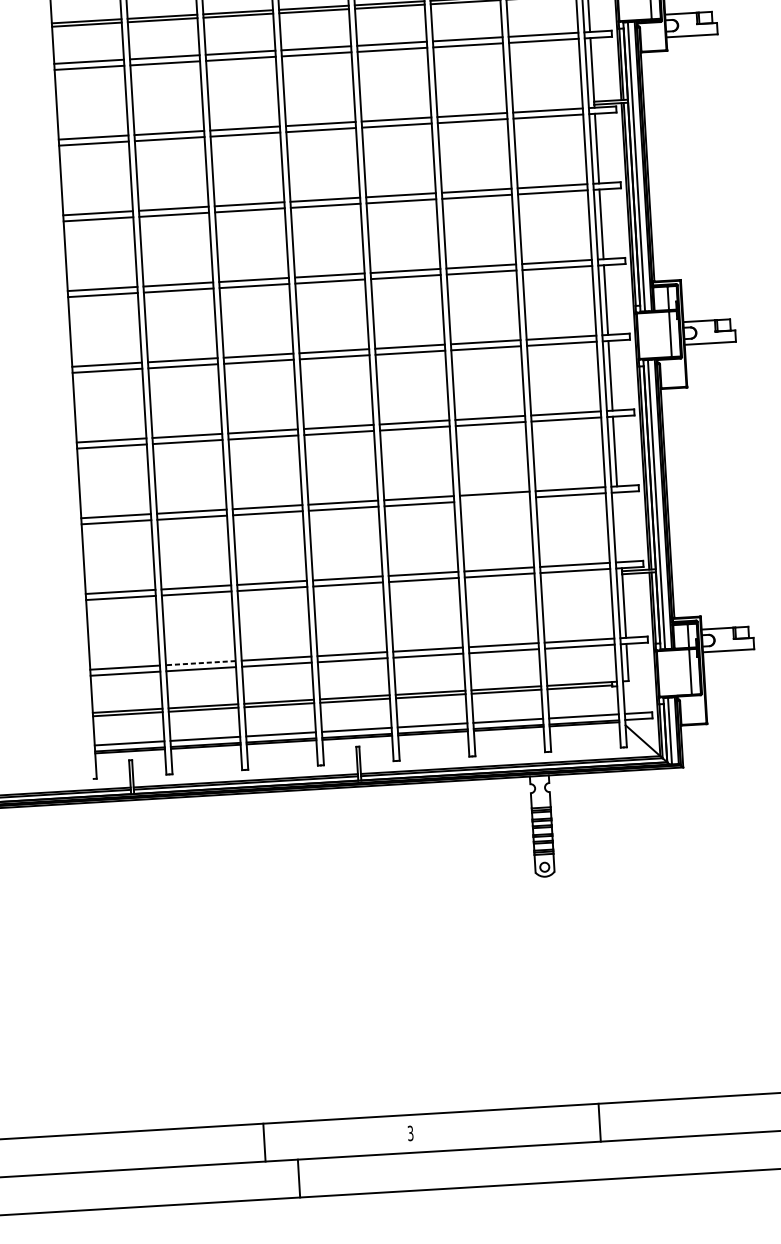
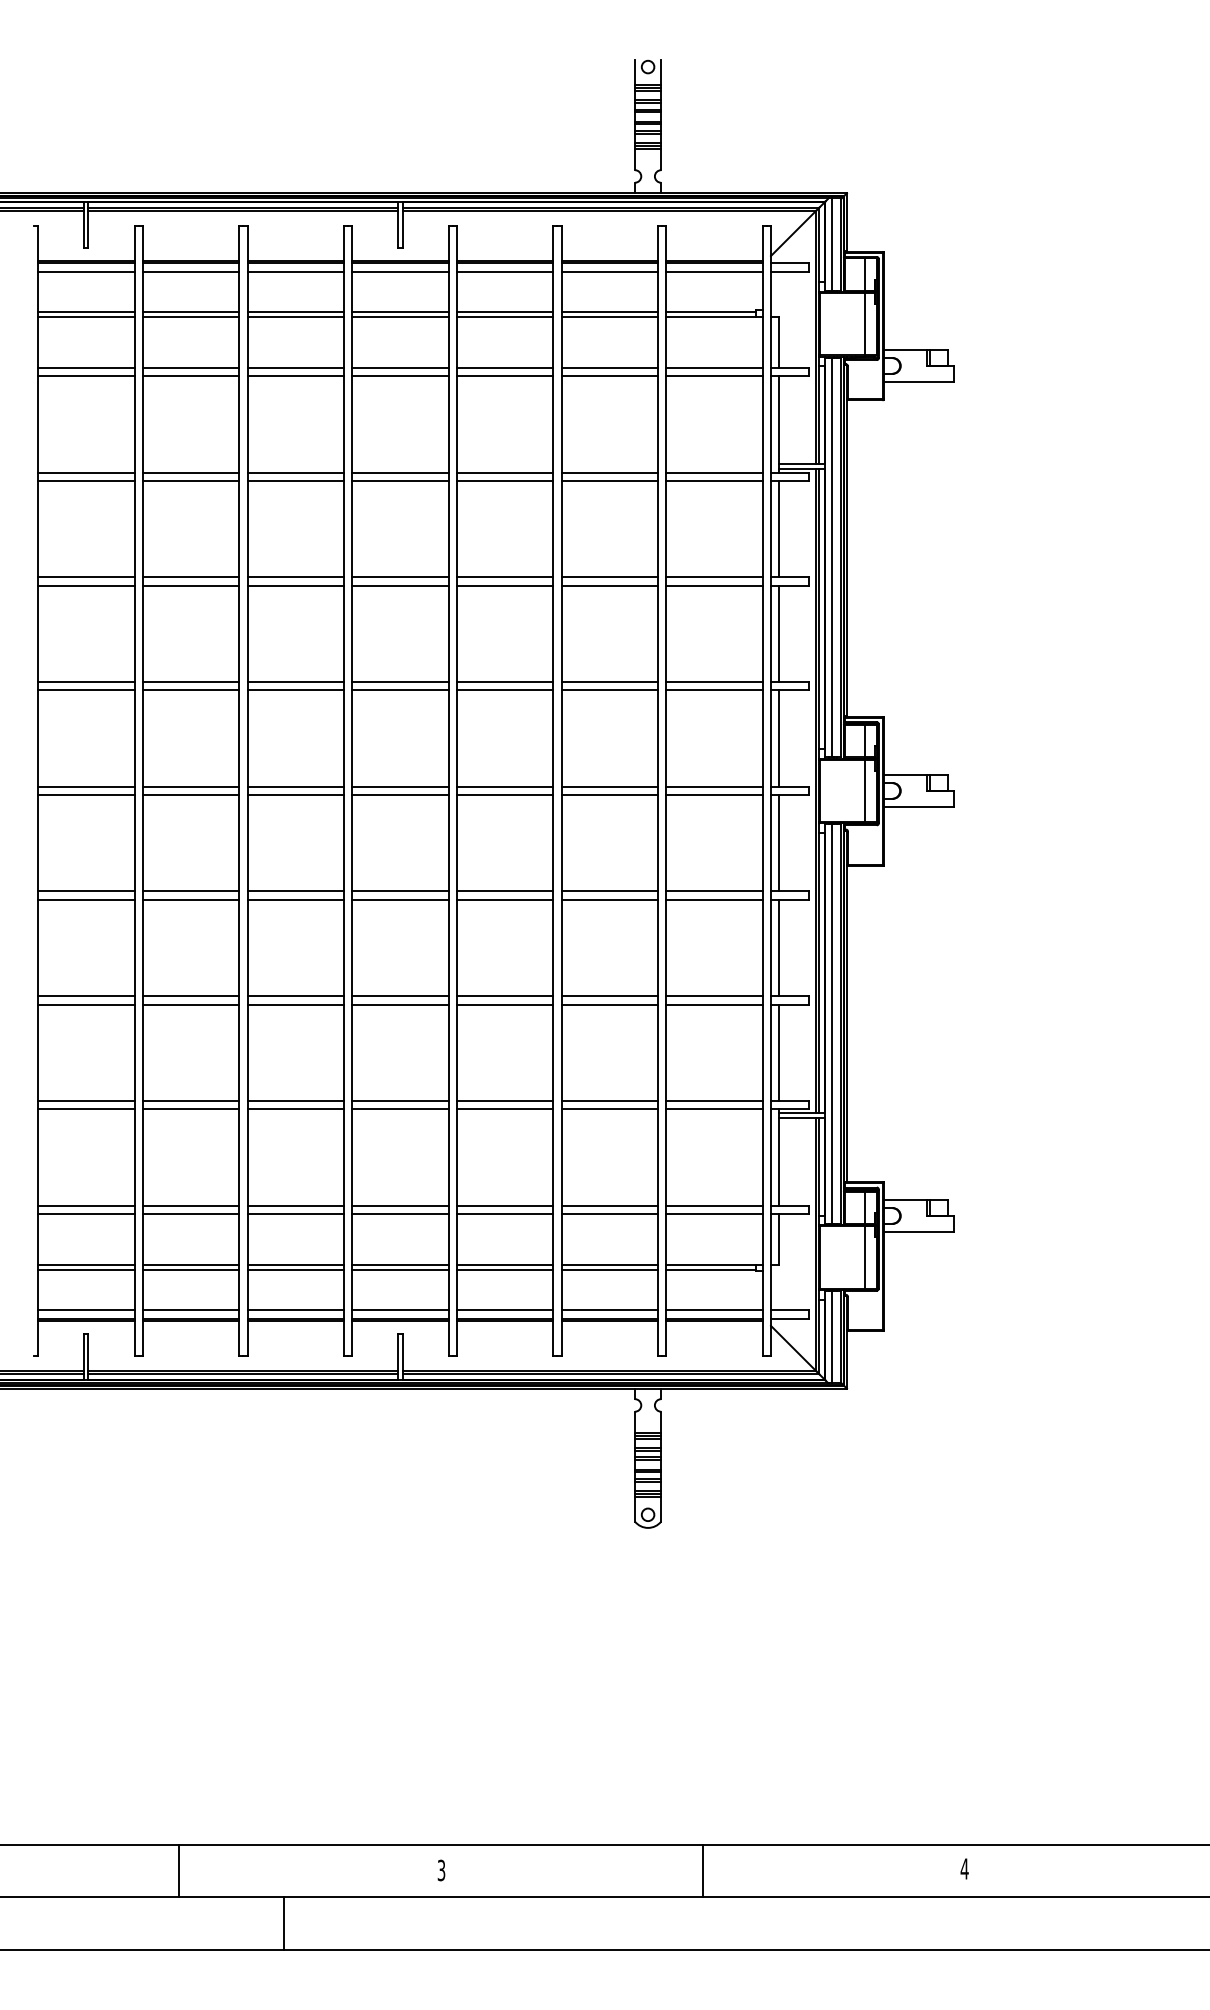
line: (494, 499) -> (609, 1004), added
line: (619, 527) -> (778, 1052), added
line: (200, 663) -> (190, 1205), dashed -> solid
line: (264, 1142) -> (179, 1871), moved

